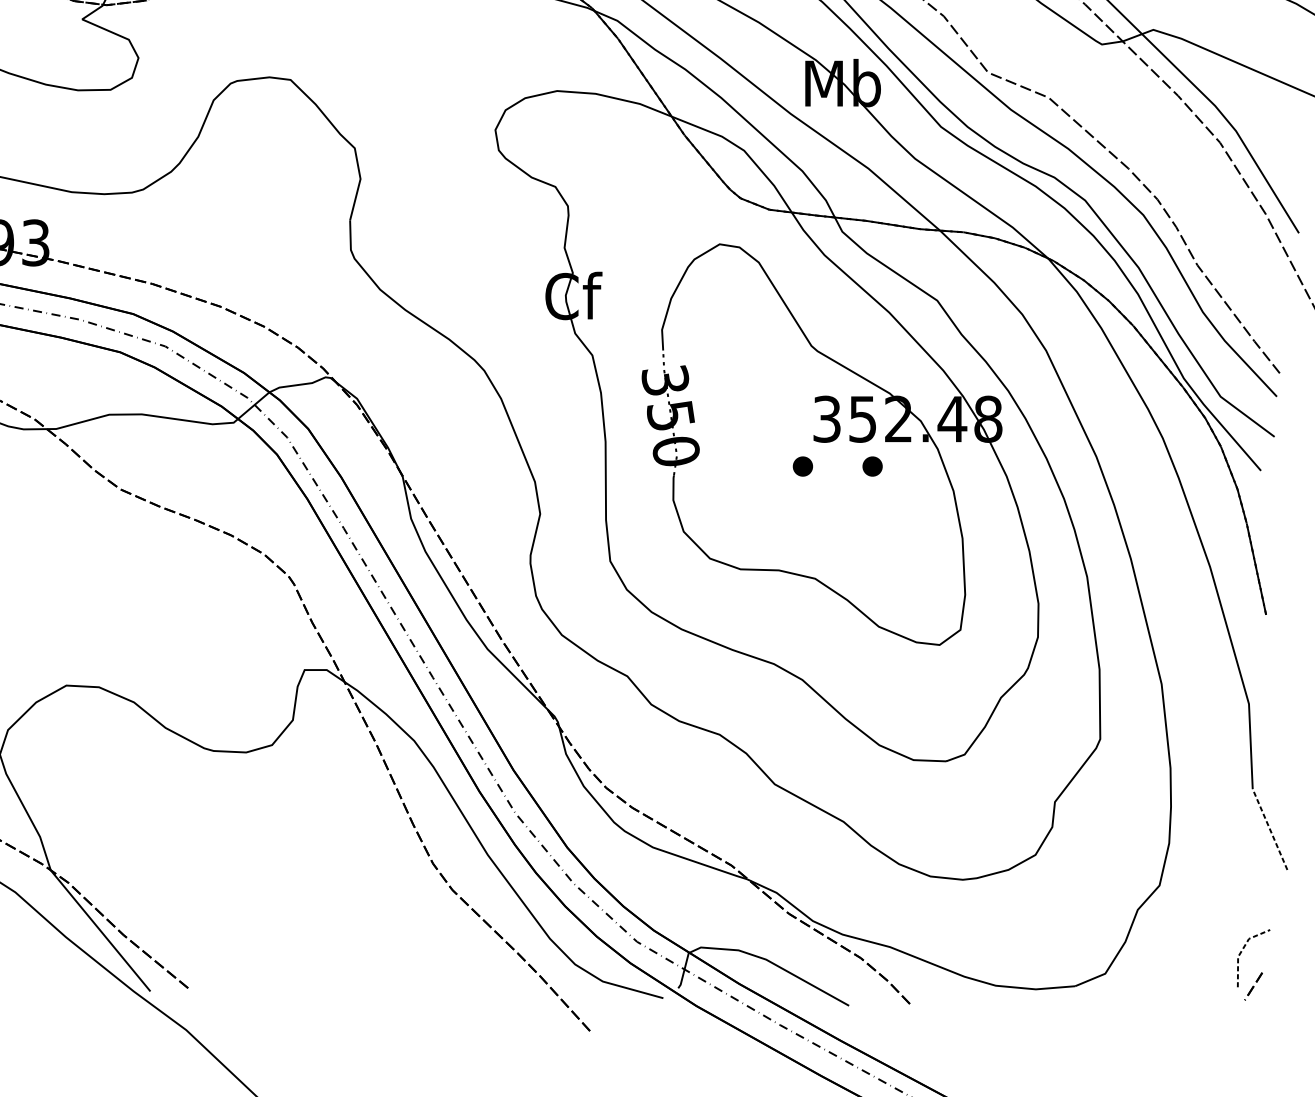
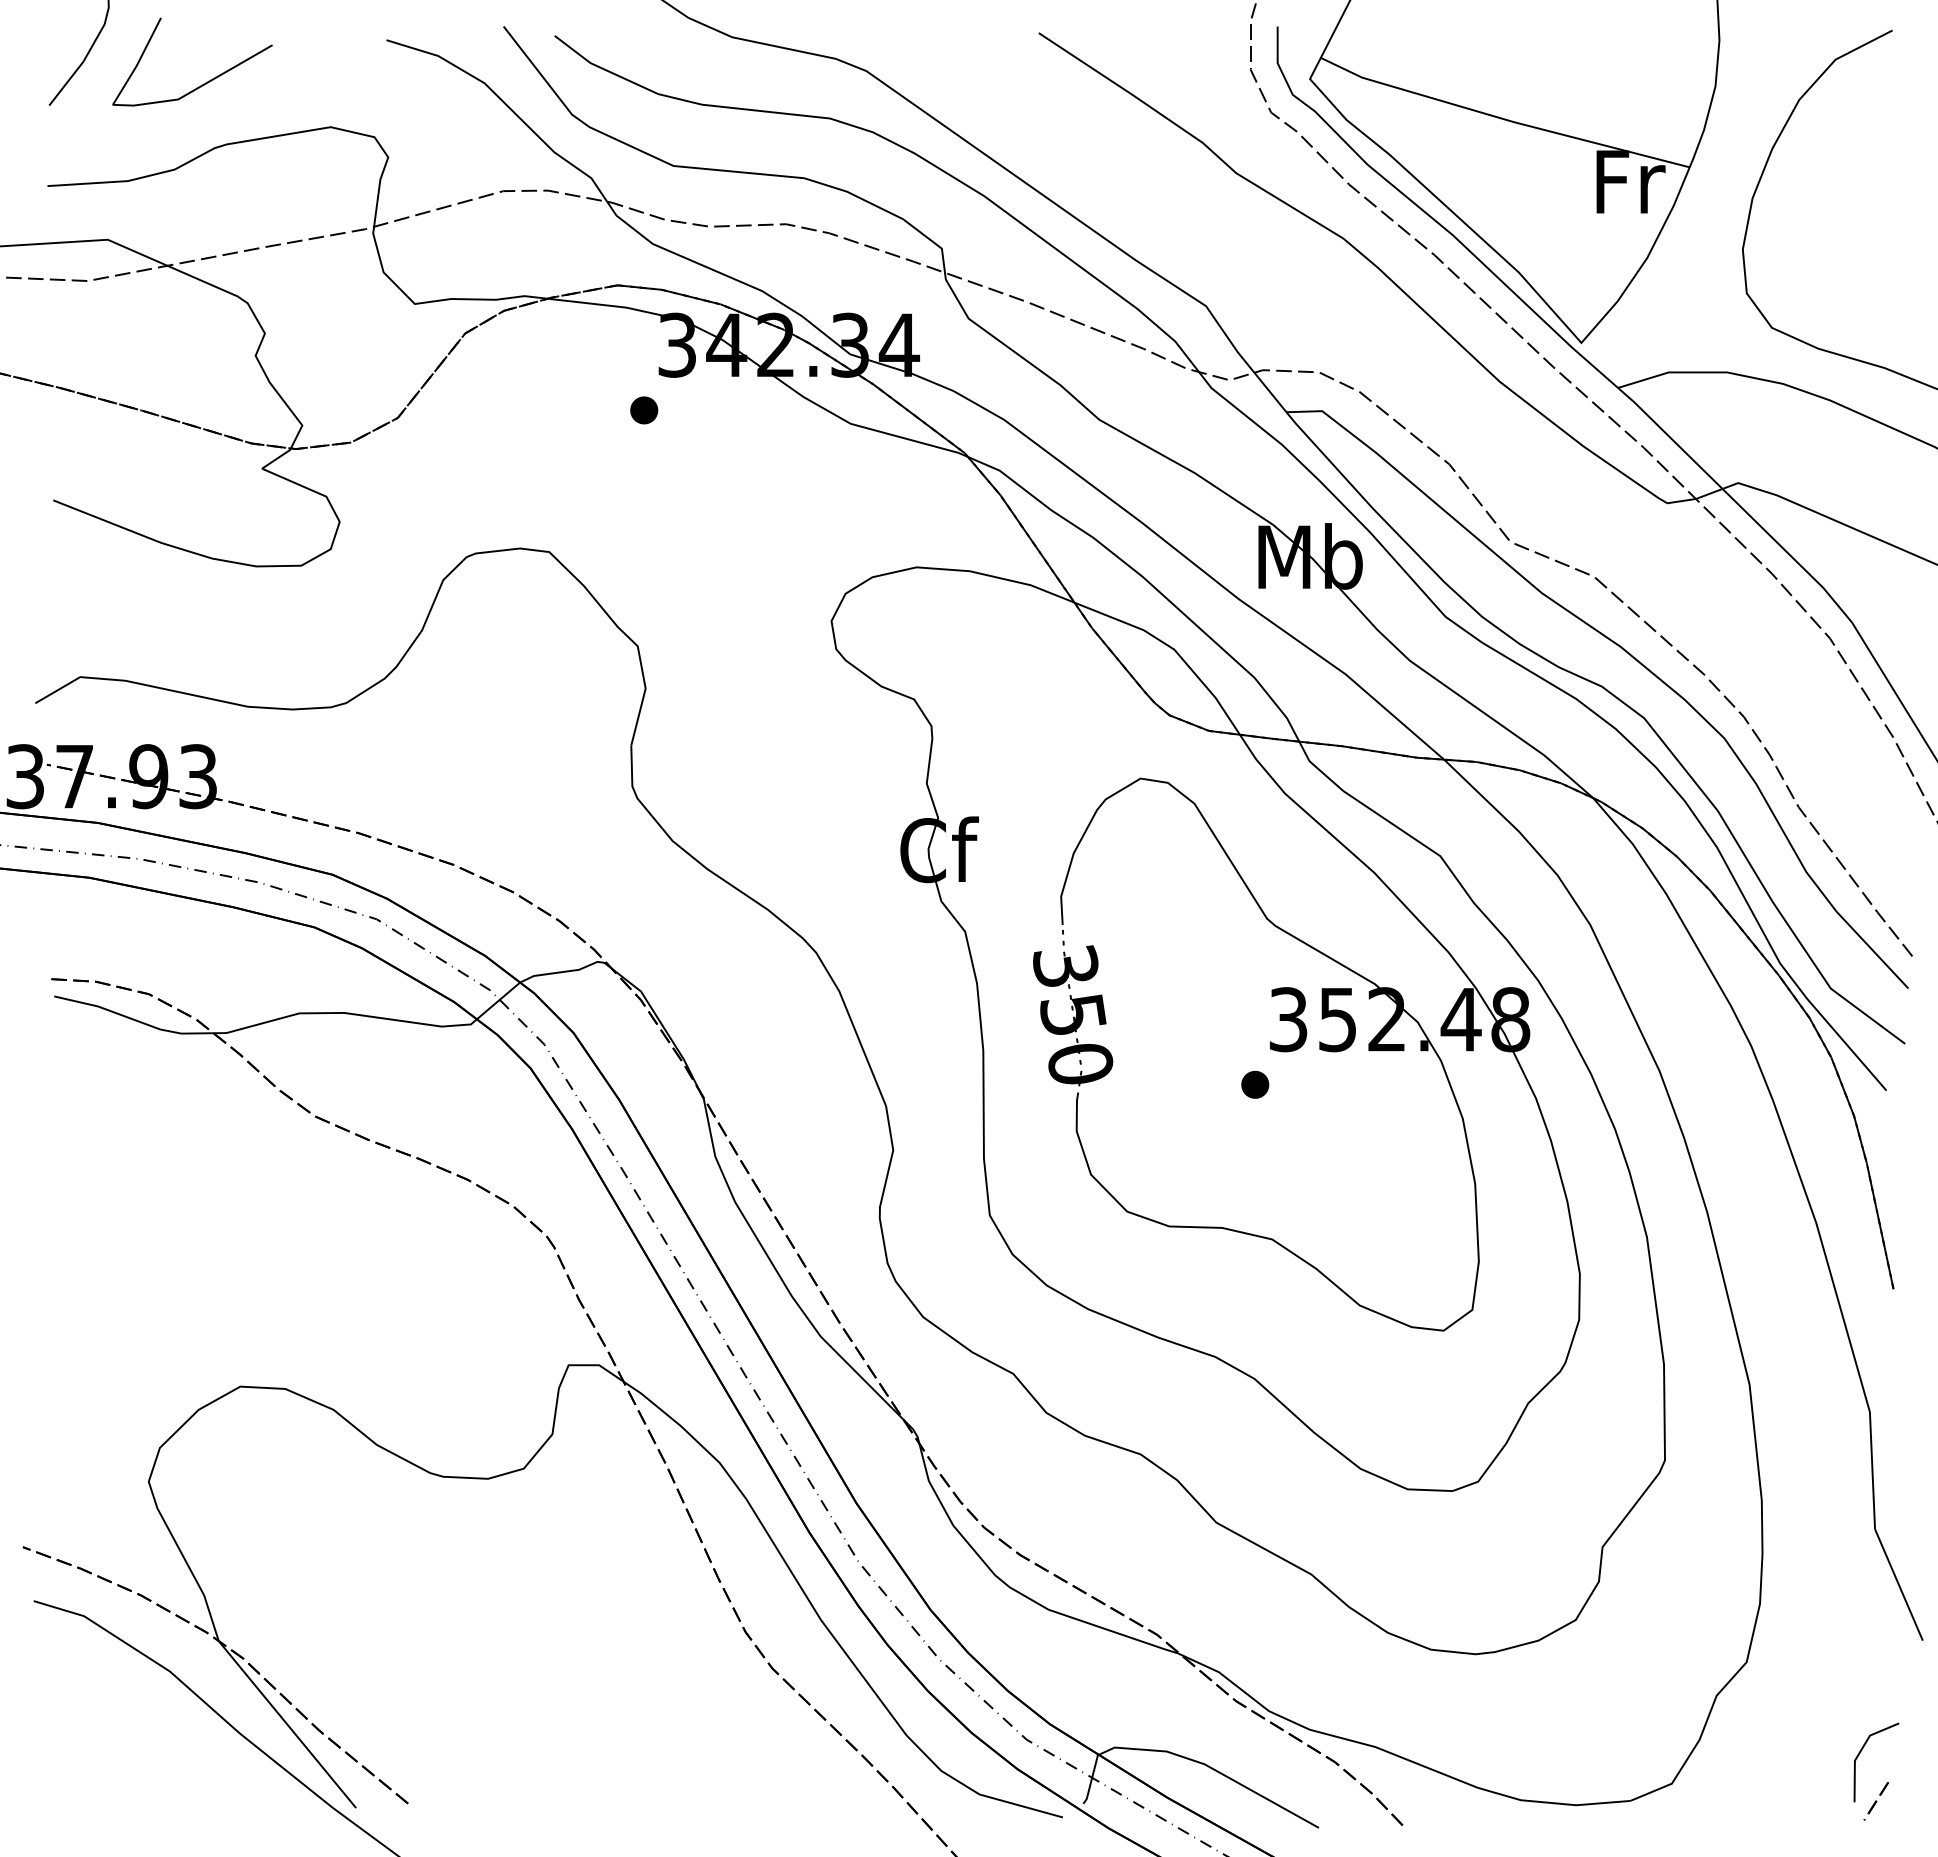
part: (872, 466) -> (1351, 1084), removed
line: (1269, 829) -> (1898, 1584), dashed -> solid
line: (1241, 951) -> (1859, 1752), dashed -> solid

